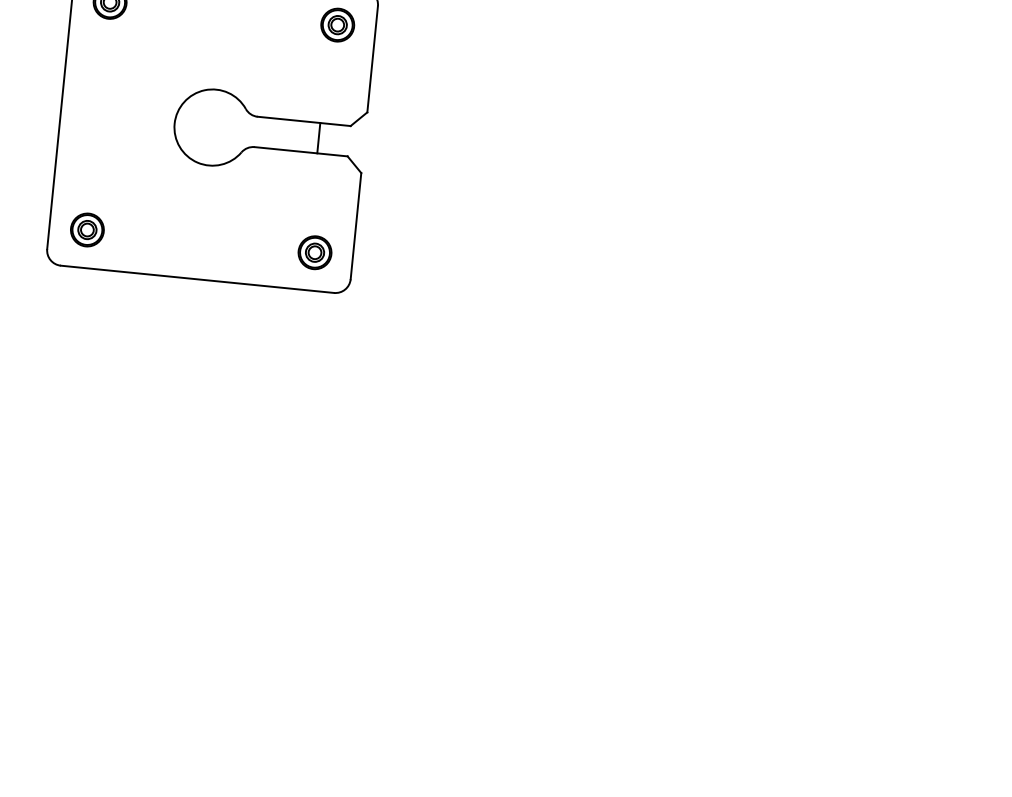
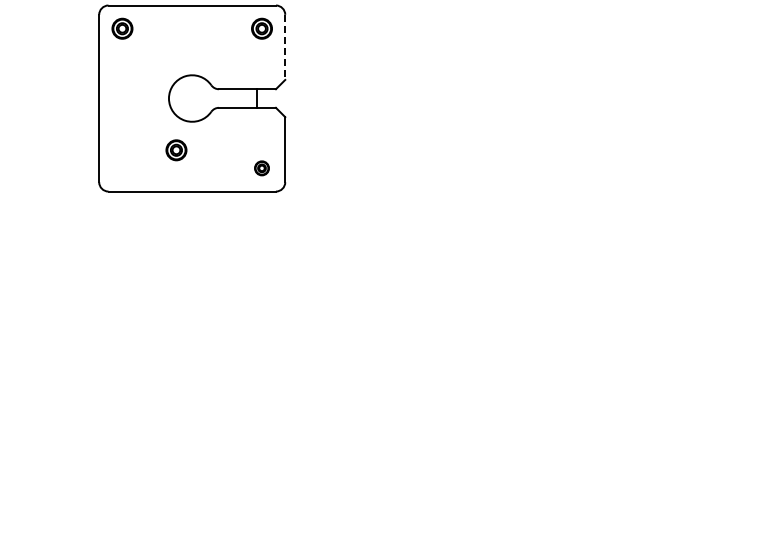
line: (373, 59) -> (285, 47), solid -> dashed
part: (87, 230) -> (176, 150), moved
part: (314, 252) -> (261, 168), size x0.7

